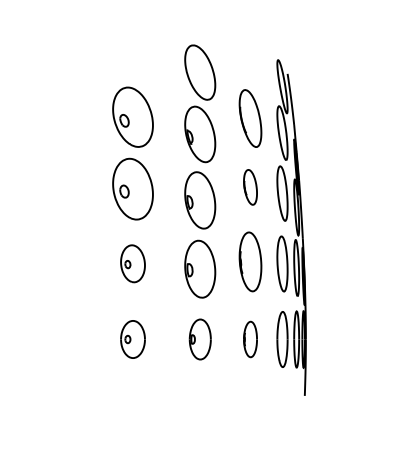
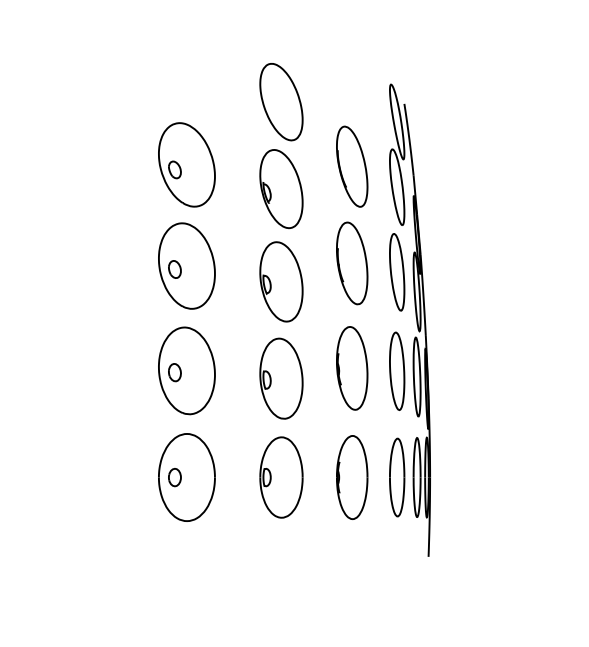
part: (250, 187) -> (352, 263), size x1.67
part: (132, 263) -> (186, 370), size x1.67
part: (132, 339) -> (186, 477), size x1.67
part: (200, 339) -> (281, 477), size x1.43
part: (250, 339) -> (352, 477), size x1.67

